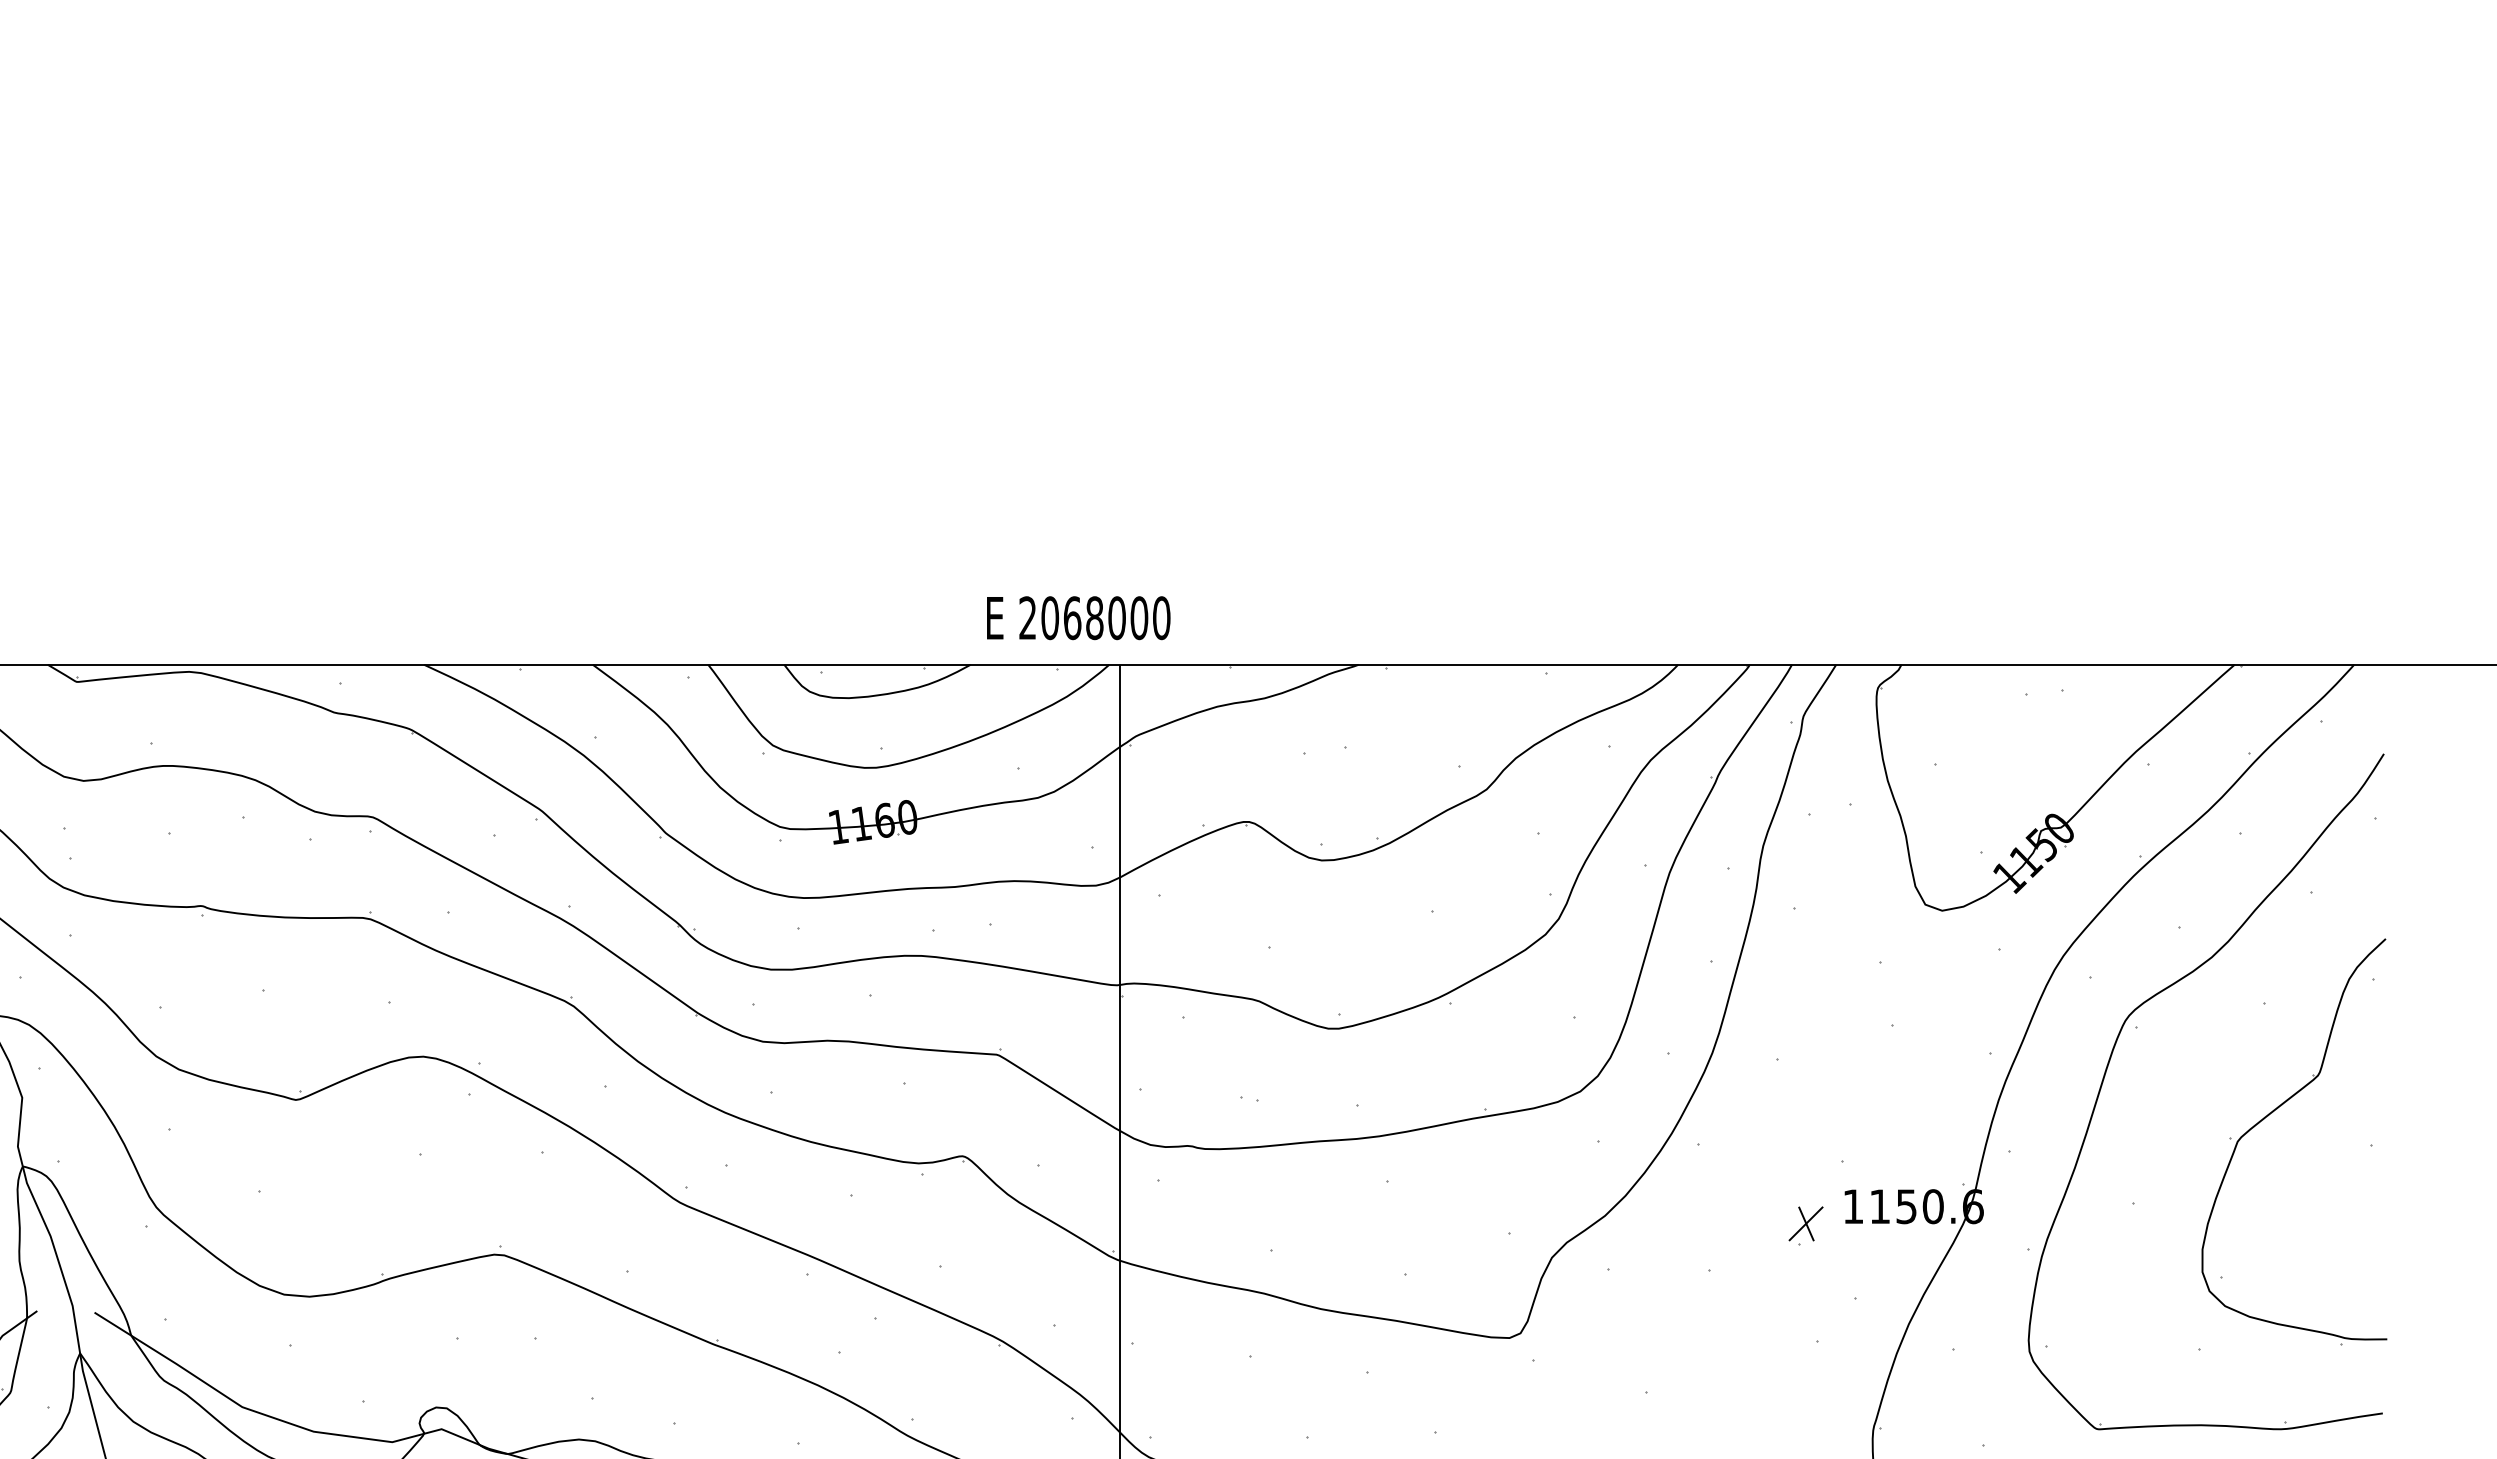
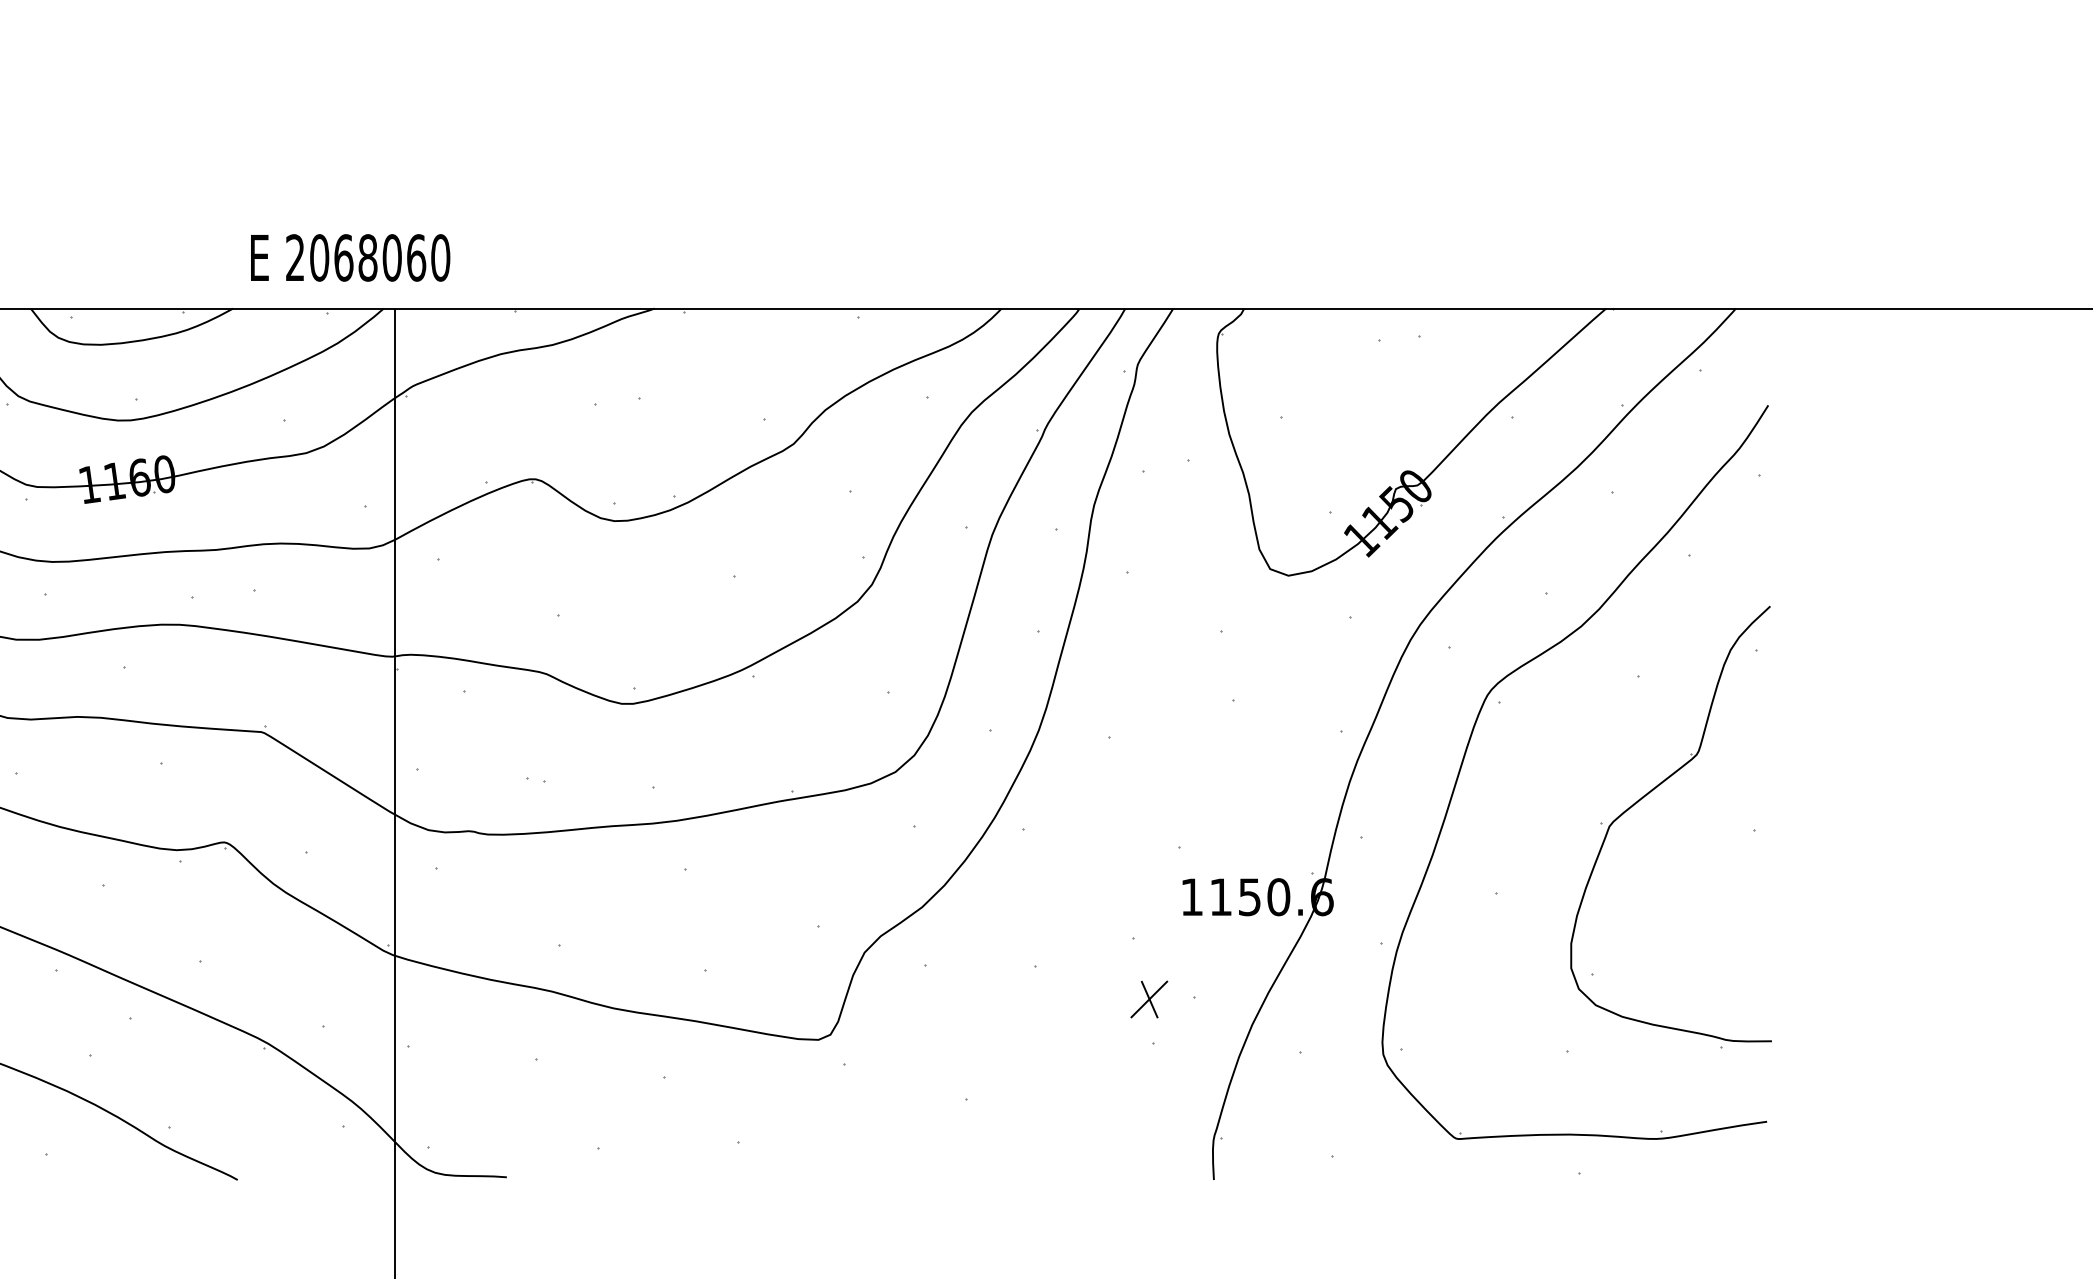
text: (1139, 617) -> (416, 257), 2068000 -> 2068060
part: (1805, 1223) -> (1148, 999), moved

